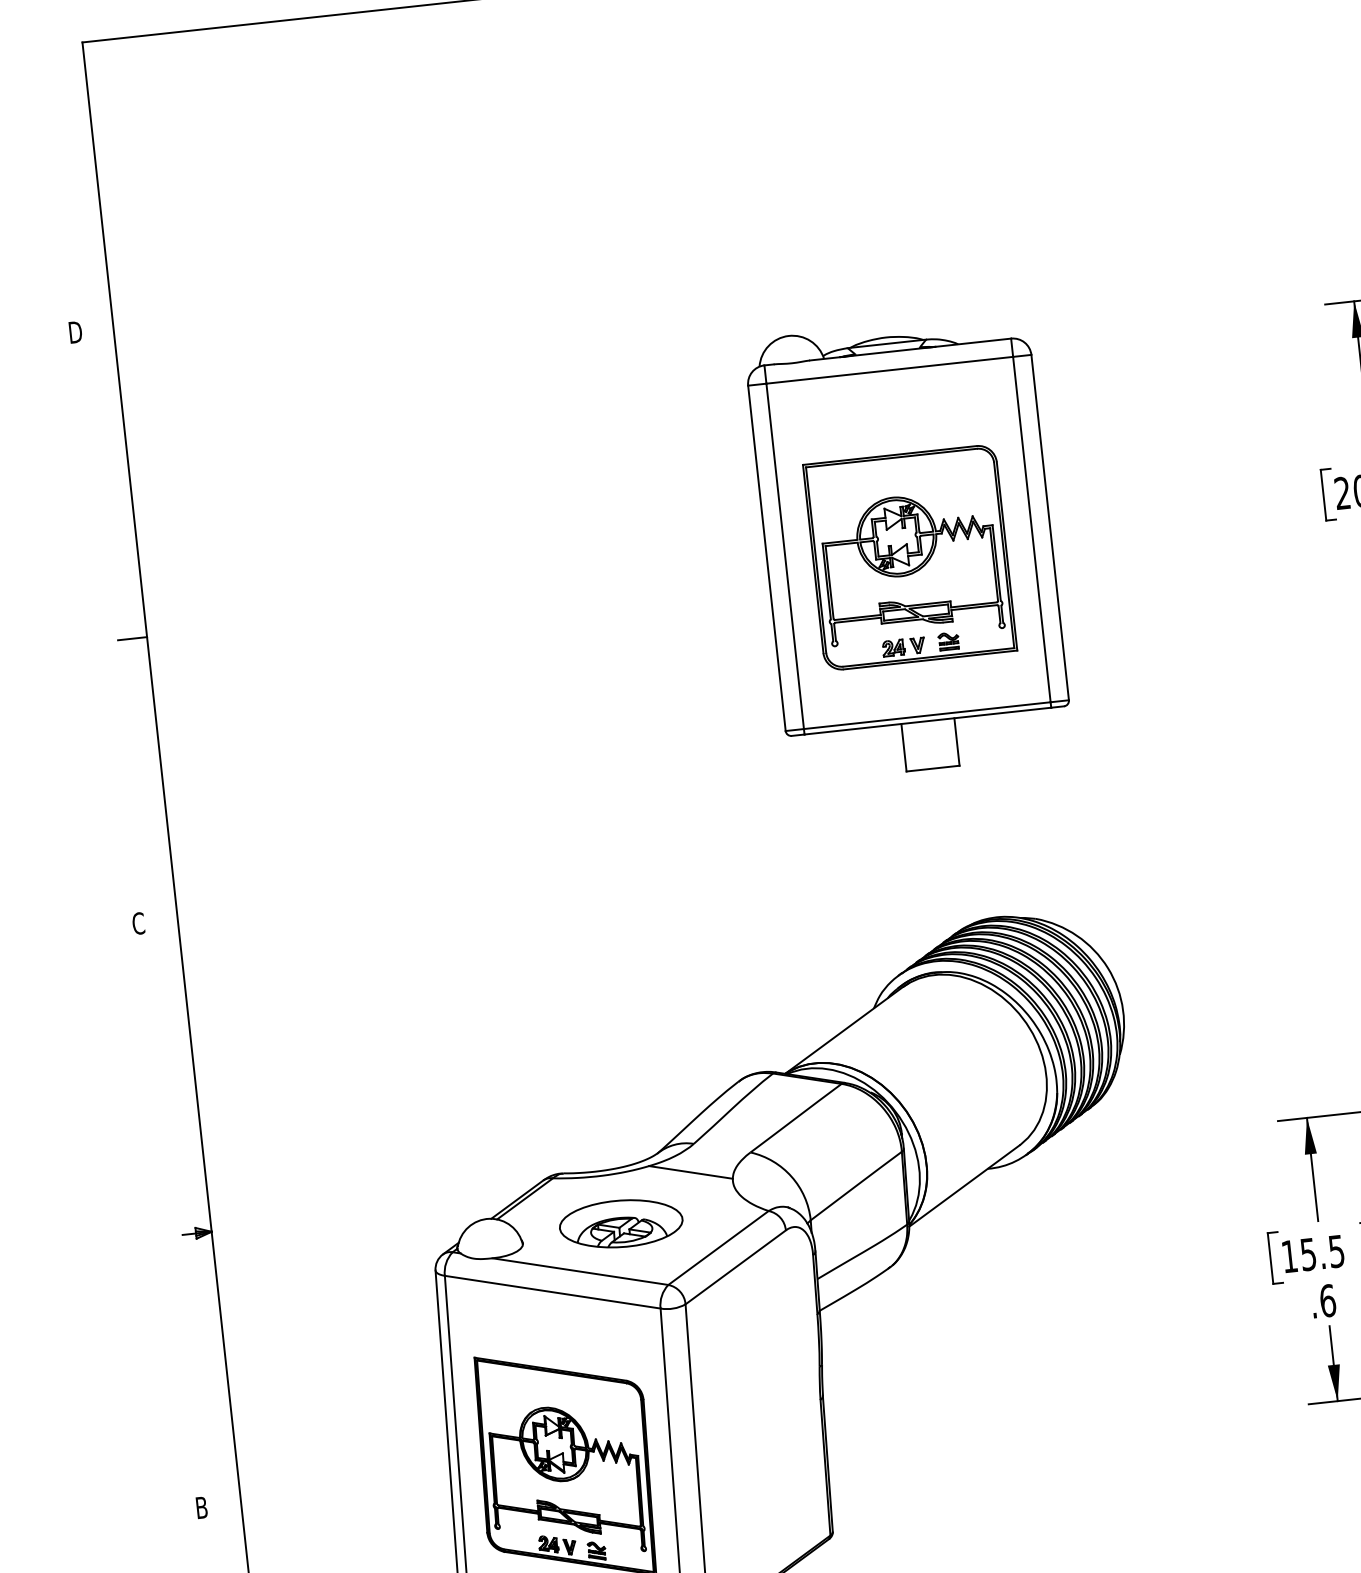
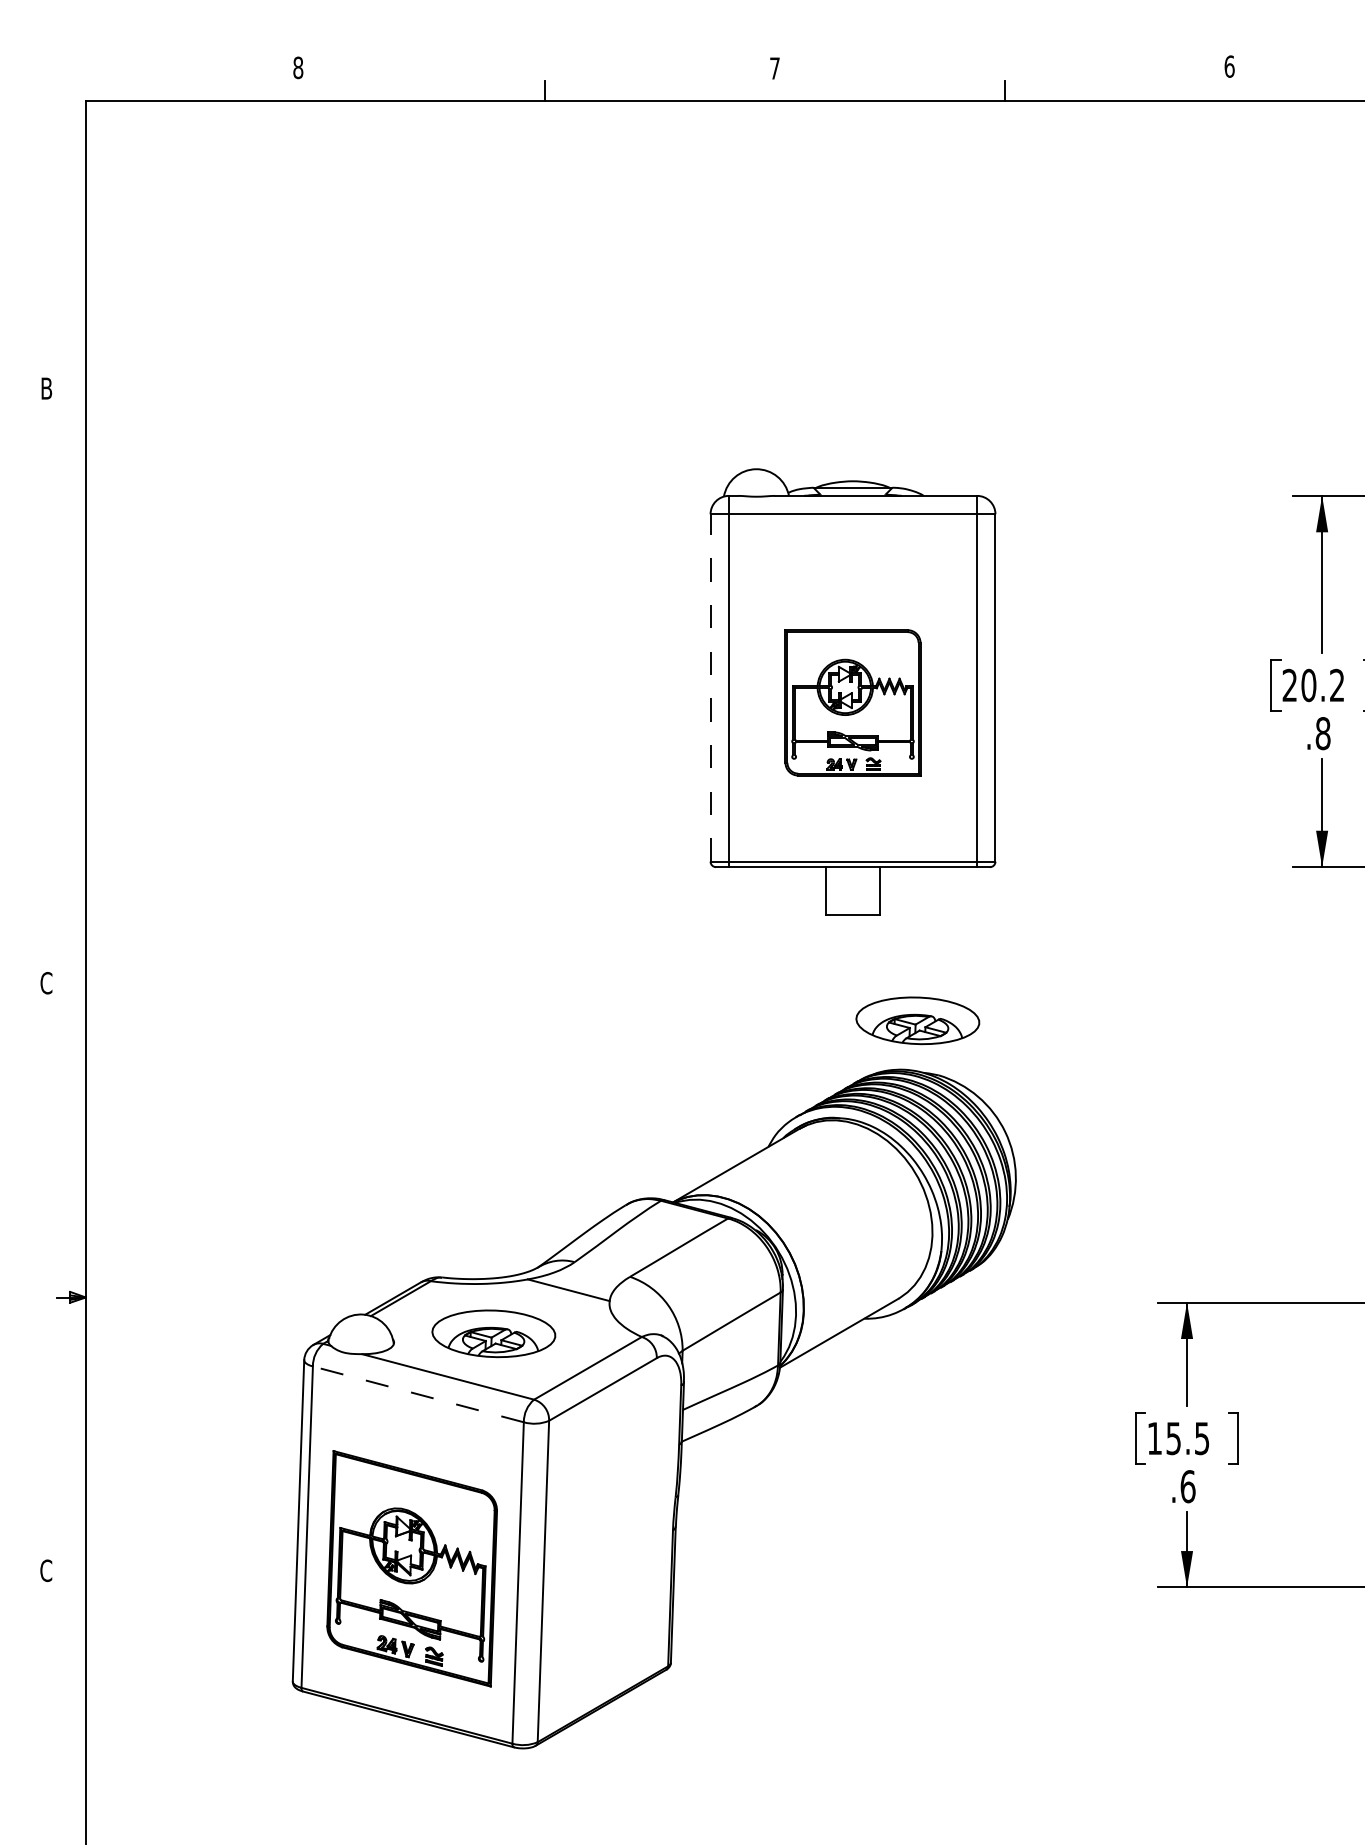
text: (76, 332) -> (48, 388), D -> B
line: (766, 557) -> (710, 687), solid -> dashed
part: (909, 557) -> (852, 702), size x0.7
line: (131, 638) -> (70, 699), removed
part: (1008, 866) -> (917, 1020), added
line: (551, 1292) -> (417, 1394), solid -> dashed
text: (202, 1507) -> (46, 1570), B -> C

